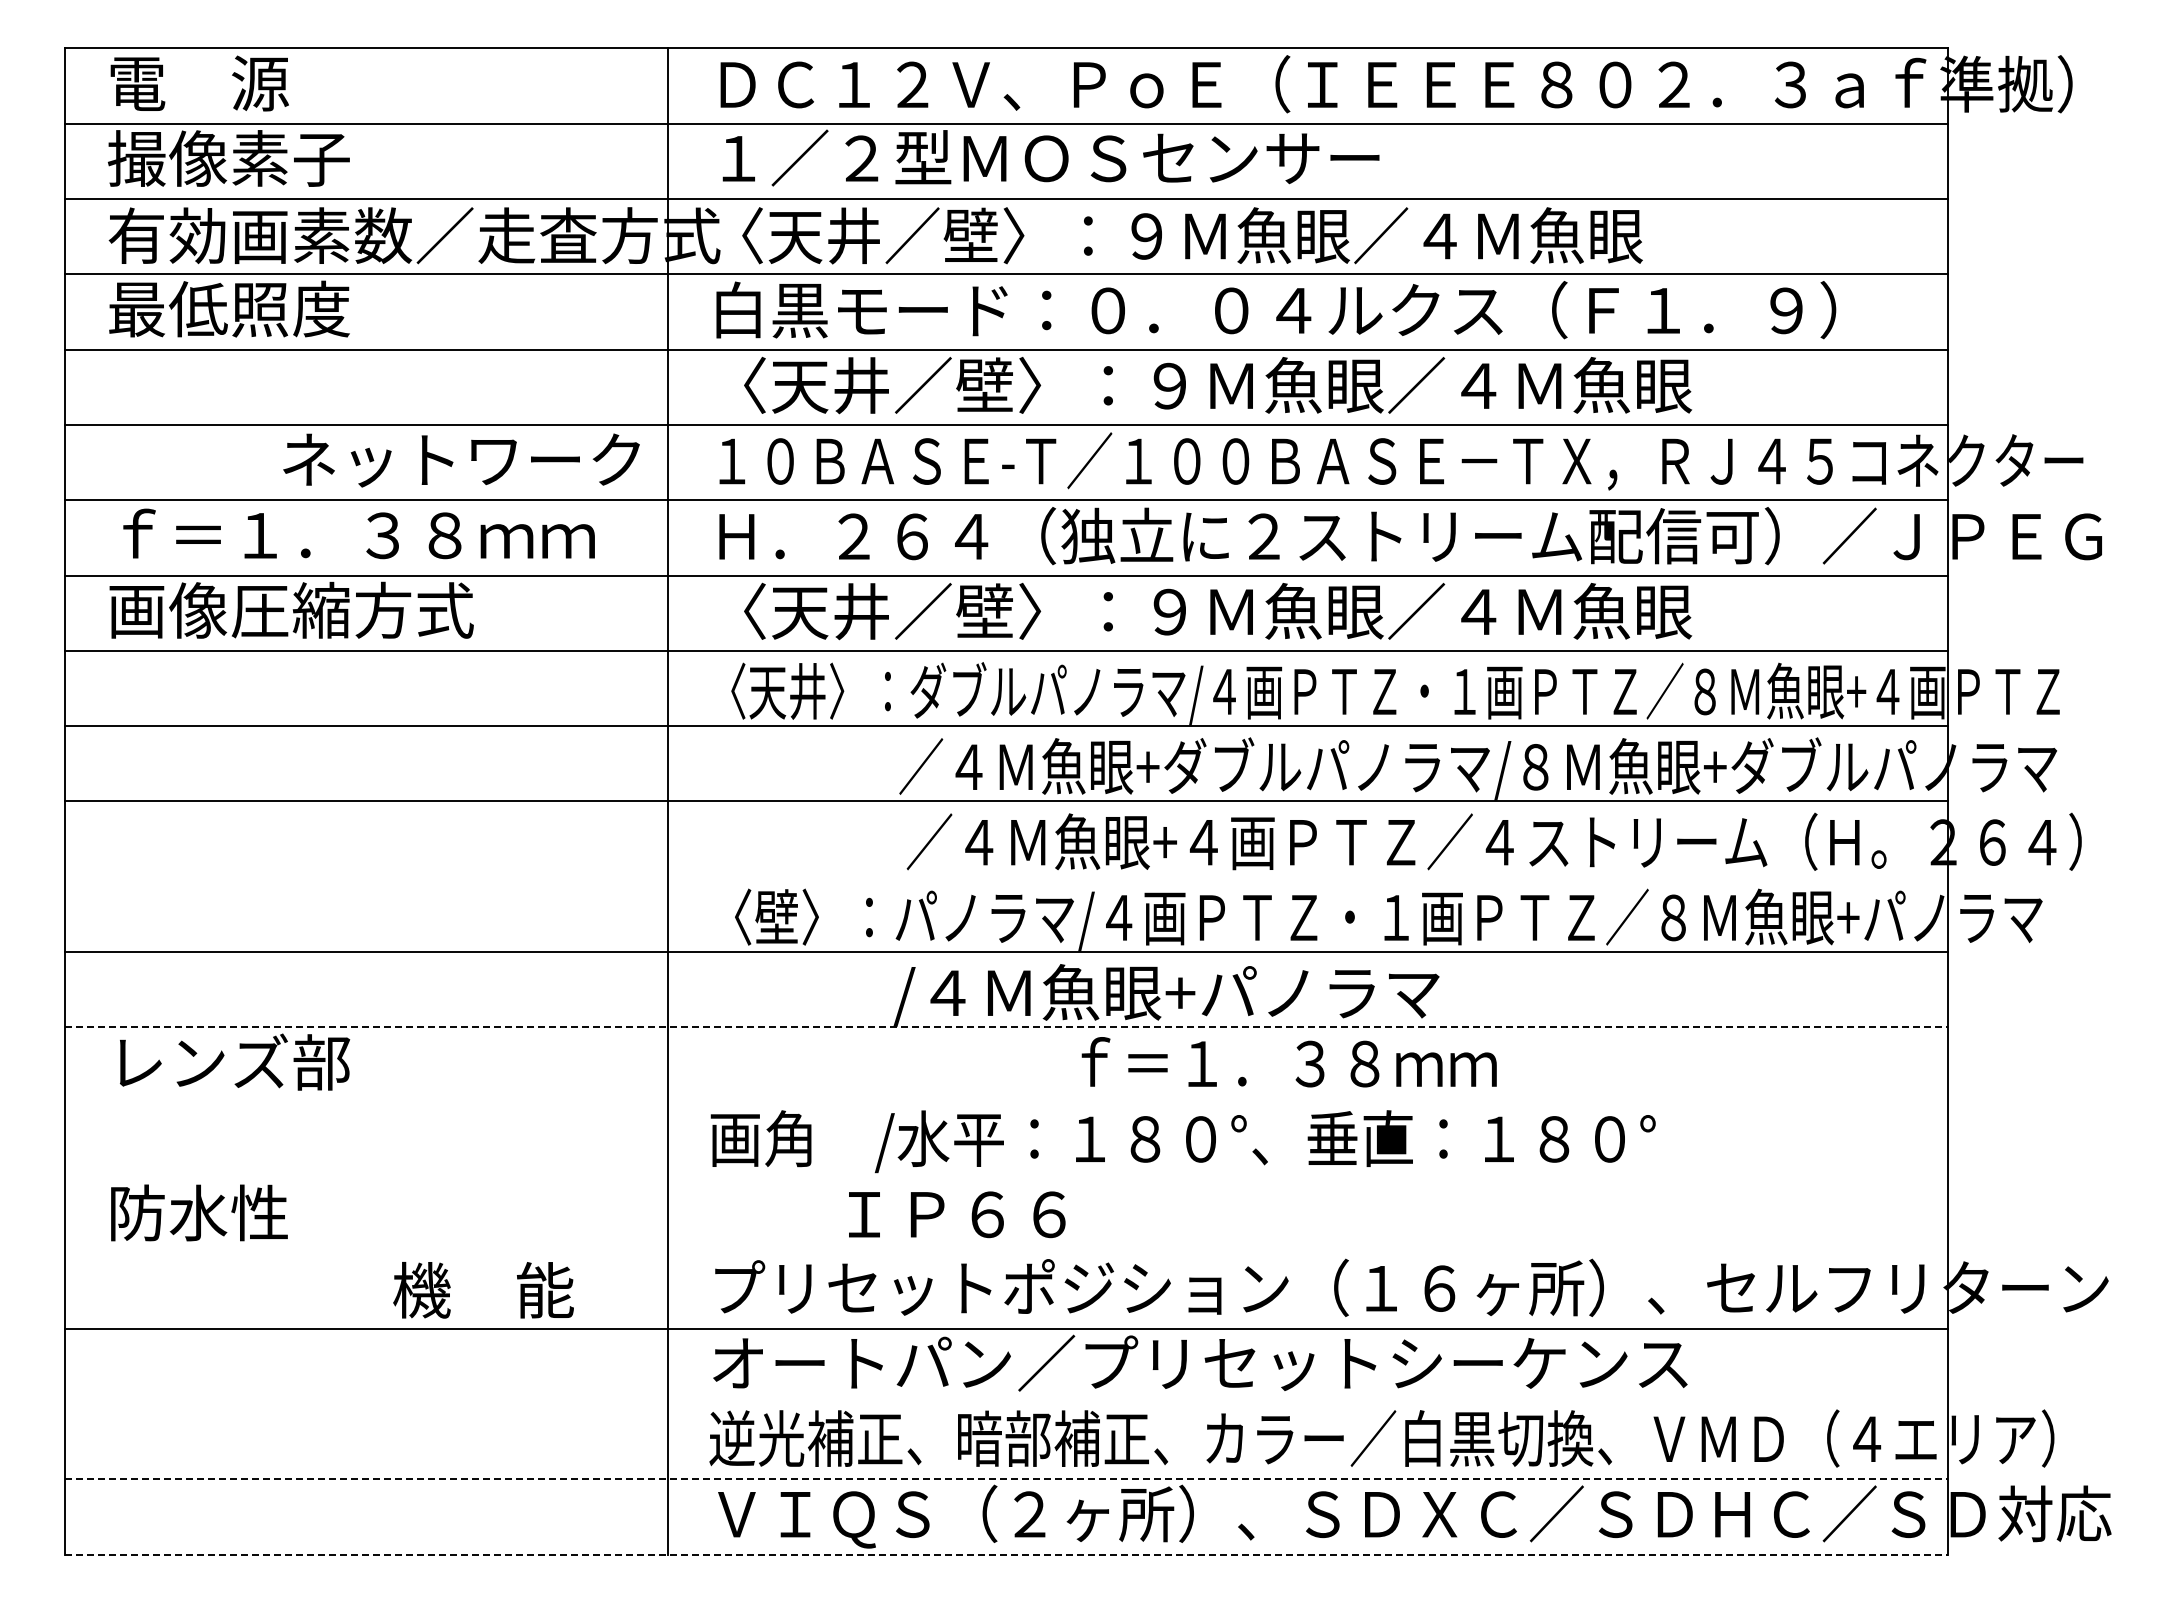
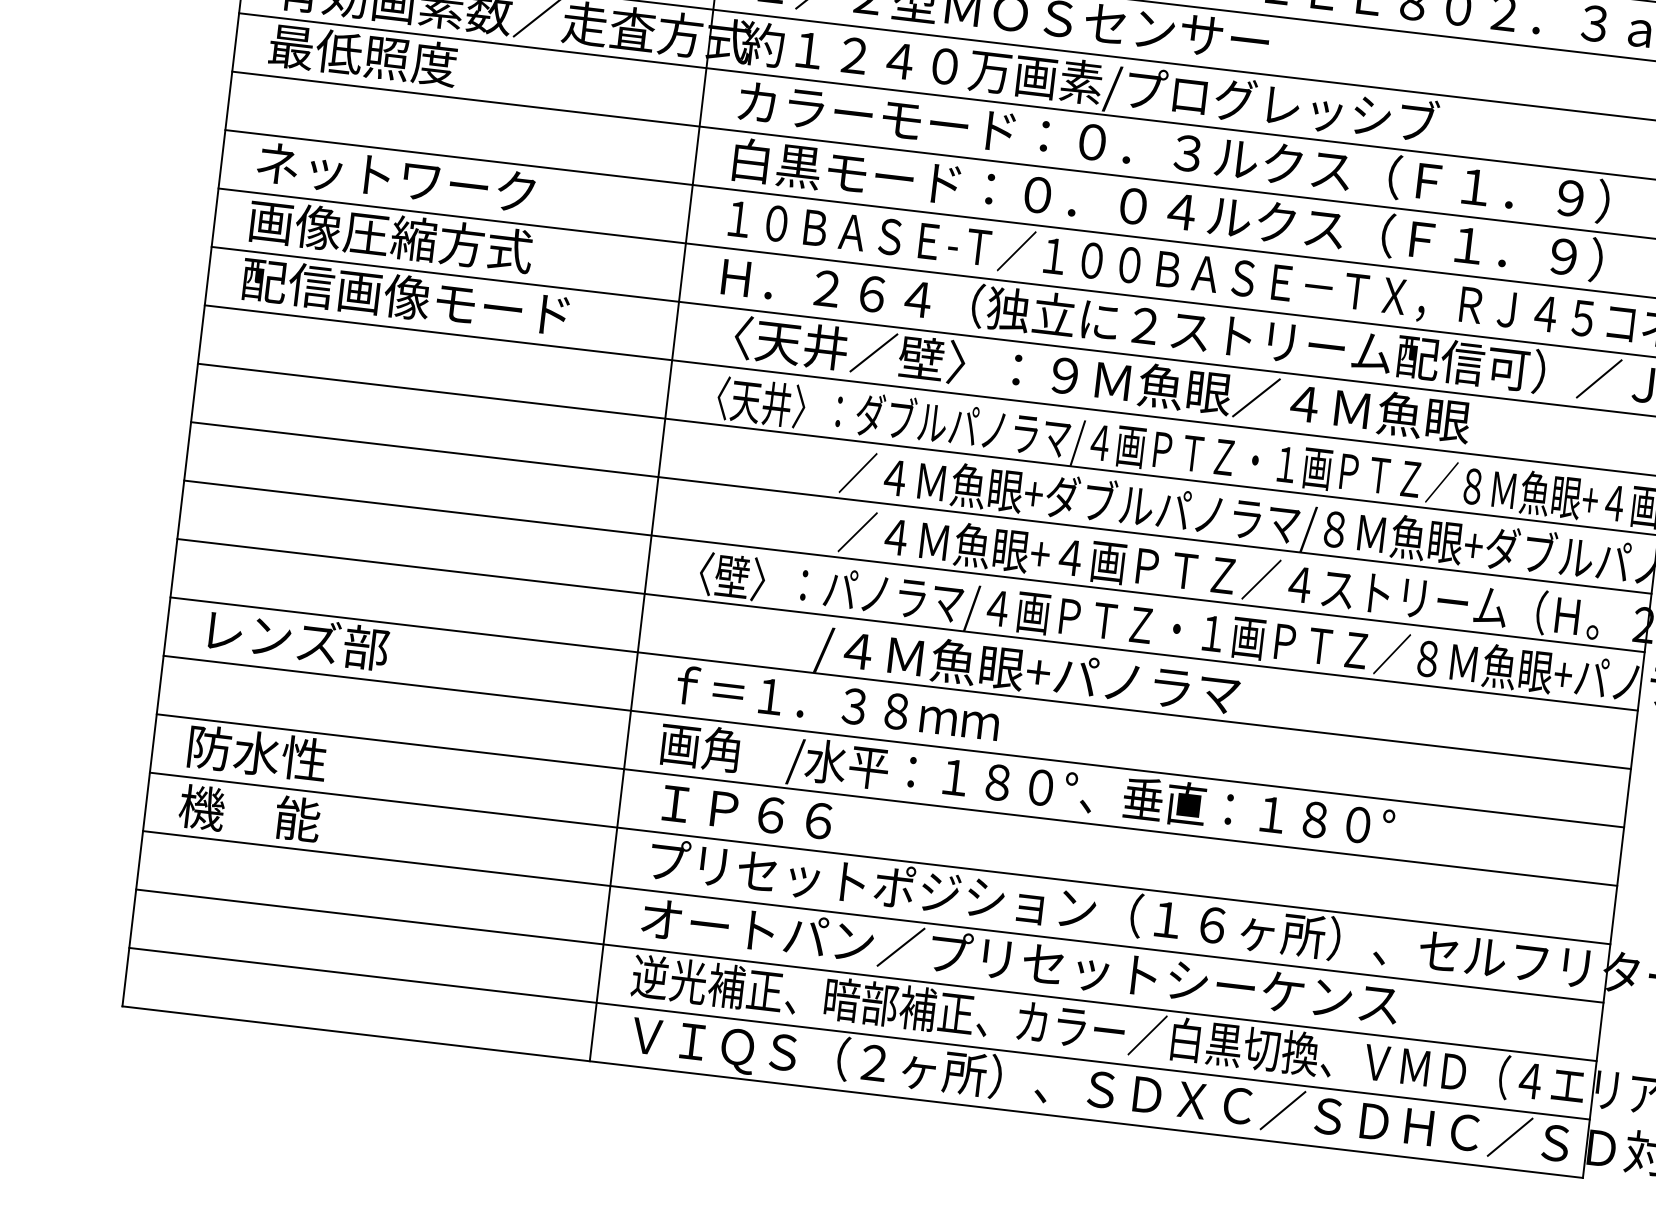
text: (1175, 238) -> (1103, 86), 〈天井／壁〉：９Ｍ魚眼／４Ｍ魚眼 -> 約１２４０万画素/プログレッシブ
text: (1012, 309) -> (970, 126), 白黒モード：０．０４ルクス（Ｆ１．９） -> カラーモード：０．３ルクス（Ｆ１．９）
text: (1276, 385) -> (1168, 209), 〈天井／壁〉：９Ｍ魚眼／４Ｍ魚眼 -> 白黒モード：０．０４ルクス（Ｆ１．９）
text: (461, 460) -> (396, 178), moved
text: (351, 534) -> (437, 241), ｆ＝１．３８ｍｍ -> 画像圧縮方式
text: (319, 609) -> (405, 296), 画像圧縮方式 -> 配信画像モード
line: (1006, 876) -> (914, 566), added
line: (1006, 1027) -> (900, 683), dashed -> solid
text: (1288, 1062) -> (837, 703), moved
line: (1006, 1102) -> (893, 741), added
line: (1006, 1178) -> (886, 800), added
text: (957, 1214) -> (747, 812), moved
line: (1006, 1253) -> (879, 858), added
text: (483, 1290) -> (249, 813), moved
line: (1006, 1404) -> (866, 975), added
line: (1006, 1479) -> (859, 1033), dashed -> solid
line: (1006, 1554) -> (852, 1091), dashed -> solid

